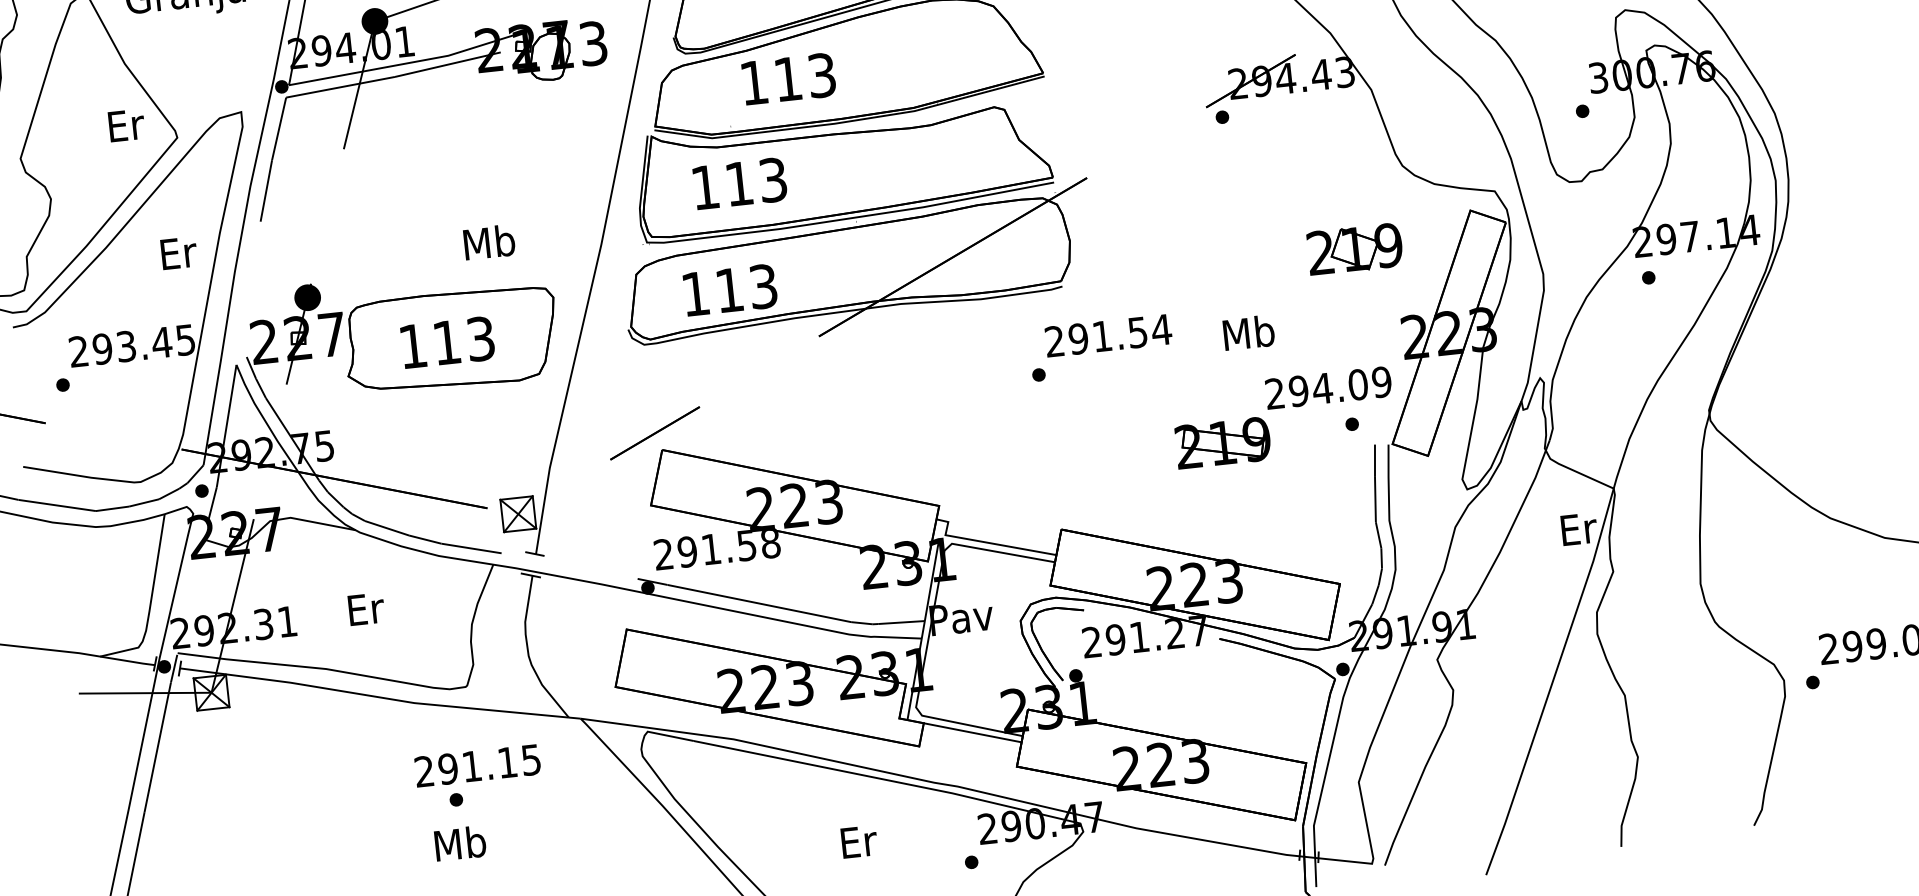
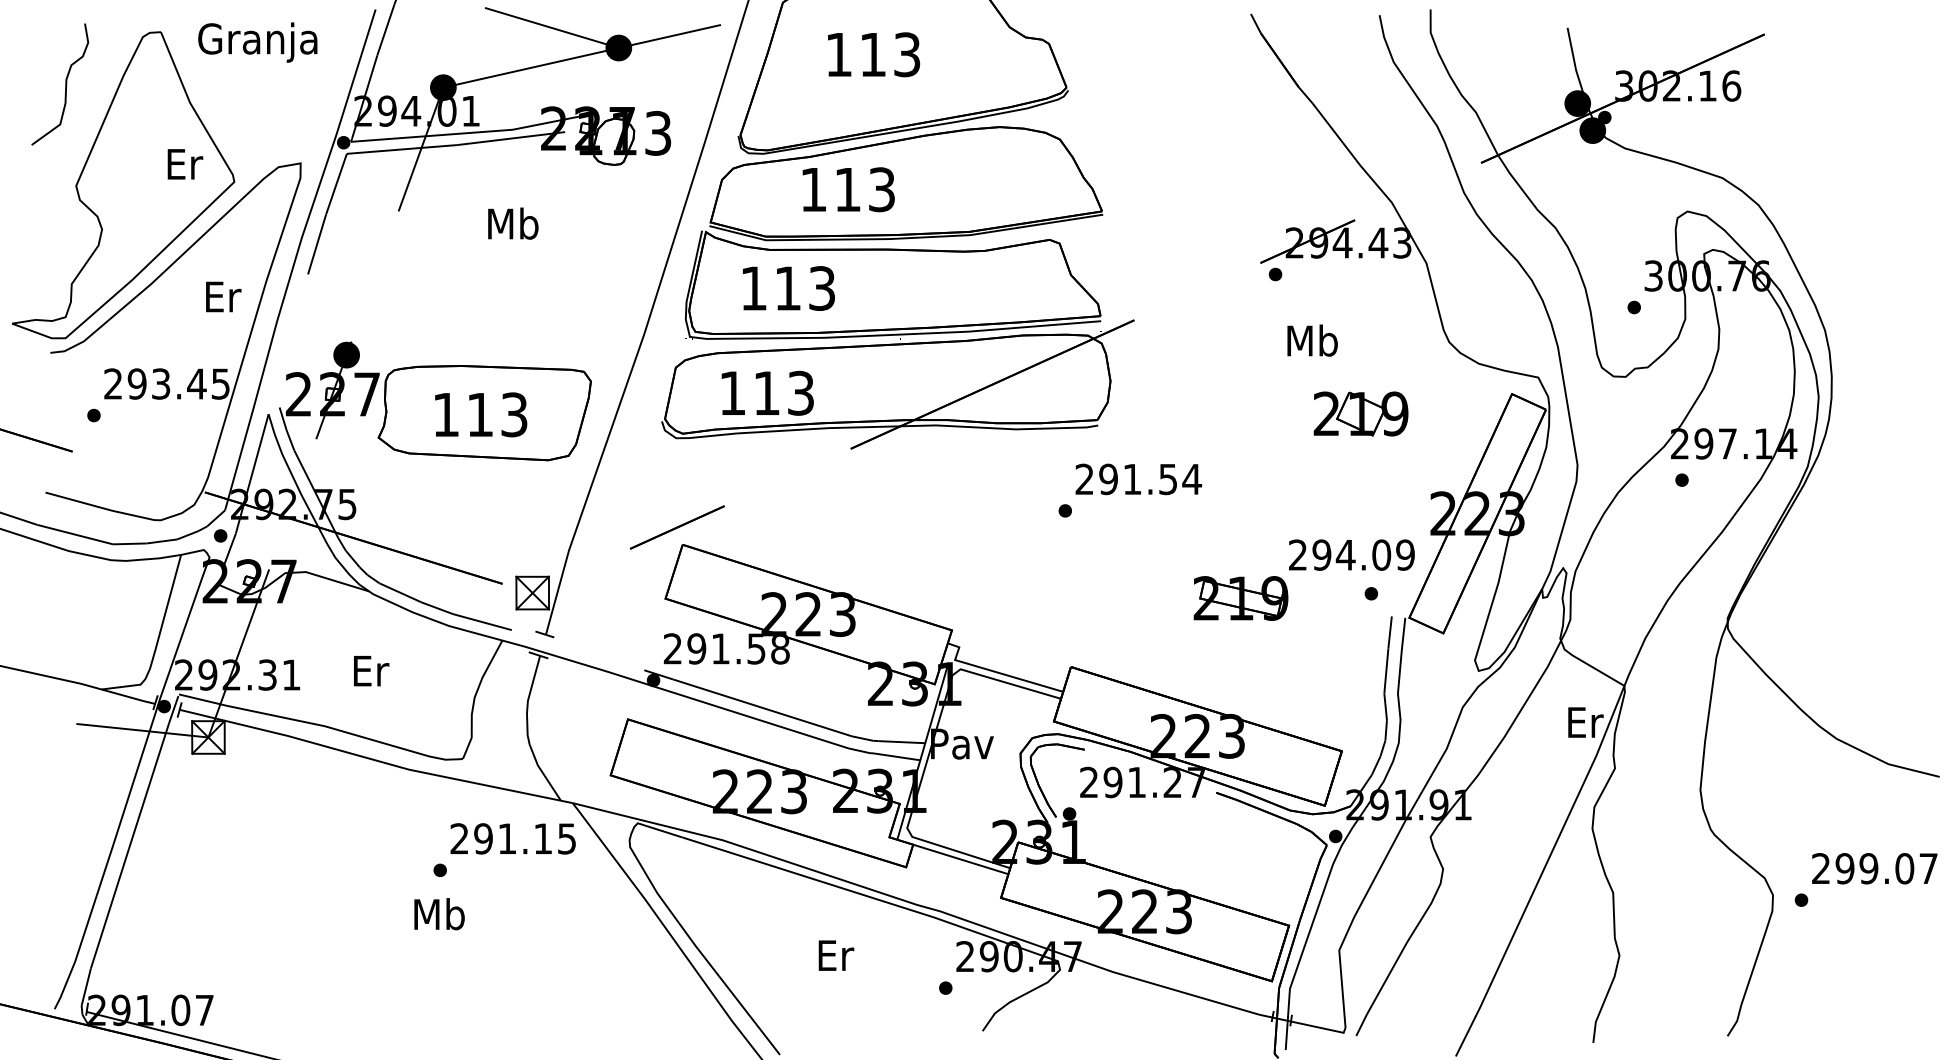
text: (489, 242) -> (513, 223), moved
part: (1354, 248) -> (1360, 413), moved
text: (1248, 332) -> (1312, 340), moved
text: (477, 765) -> (512, 838), moved

